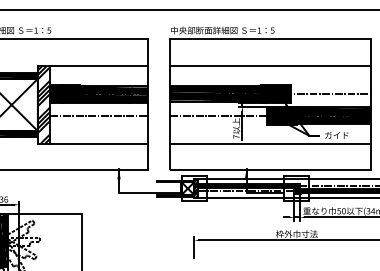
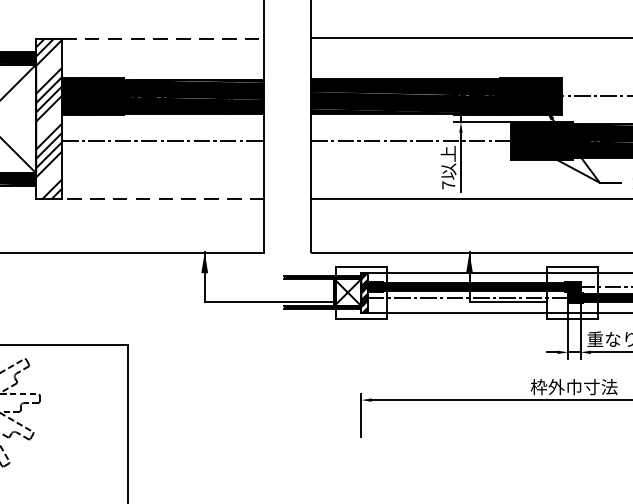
line: (99, 66) -> (164, 38), solid -> dashed
line: (99, 143) -> (164, 198), solid -> dashed

